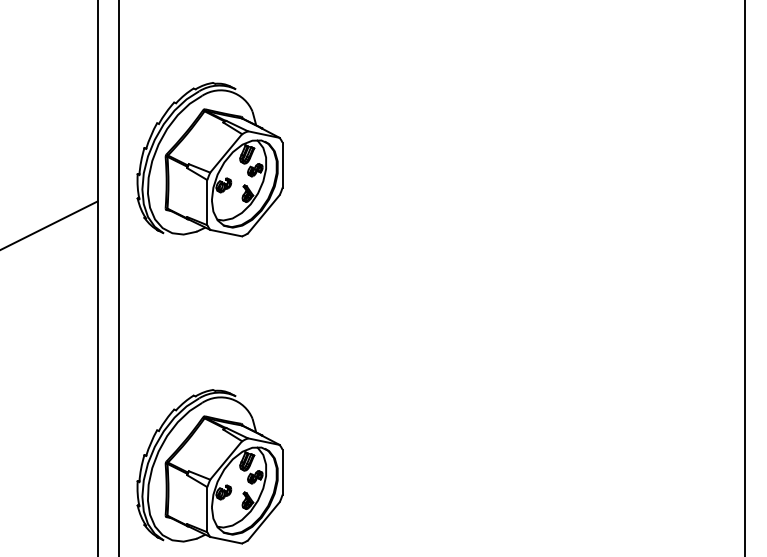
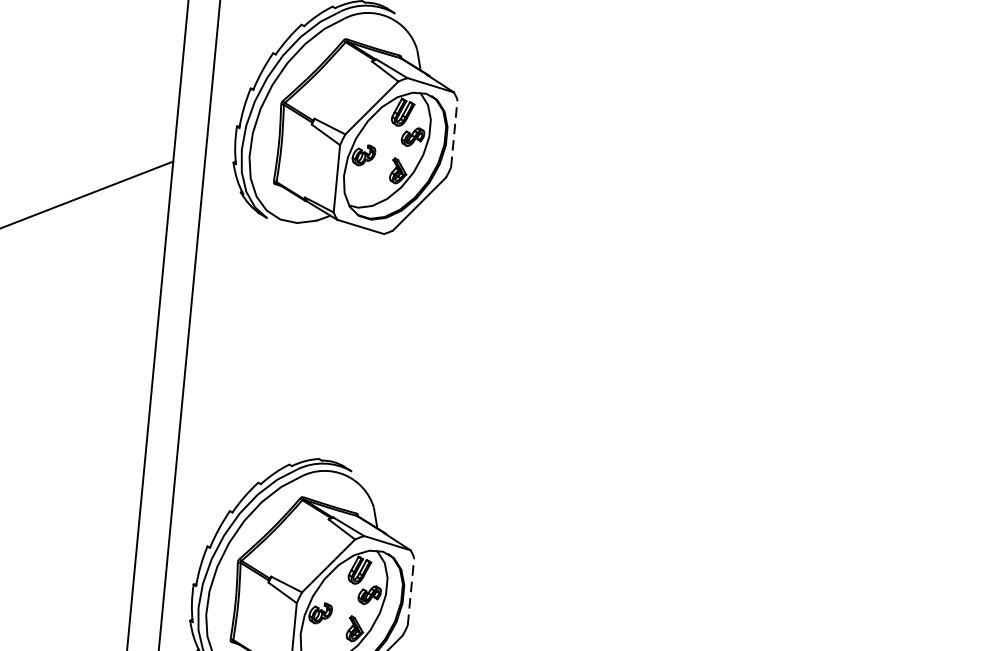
line: (282, 165) -> (454, 133), solid -> dashed
line: (282, 472) -> (410, 591), solid -> dashed

